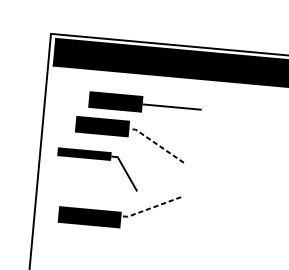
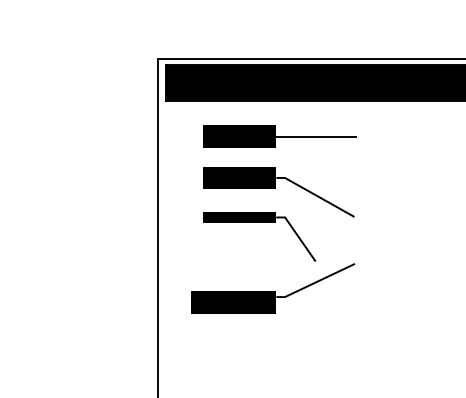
part: (145, 104) -> (279, 136), moved
line: (156, 144) -> (315, 195), dashed -> solid
part: (98, 159) -> (259, 222), moved
line: (151, 208) -> (315, 282), dashed -> solid

